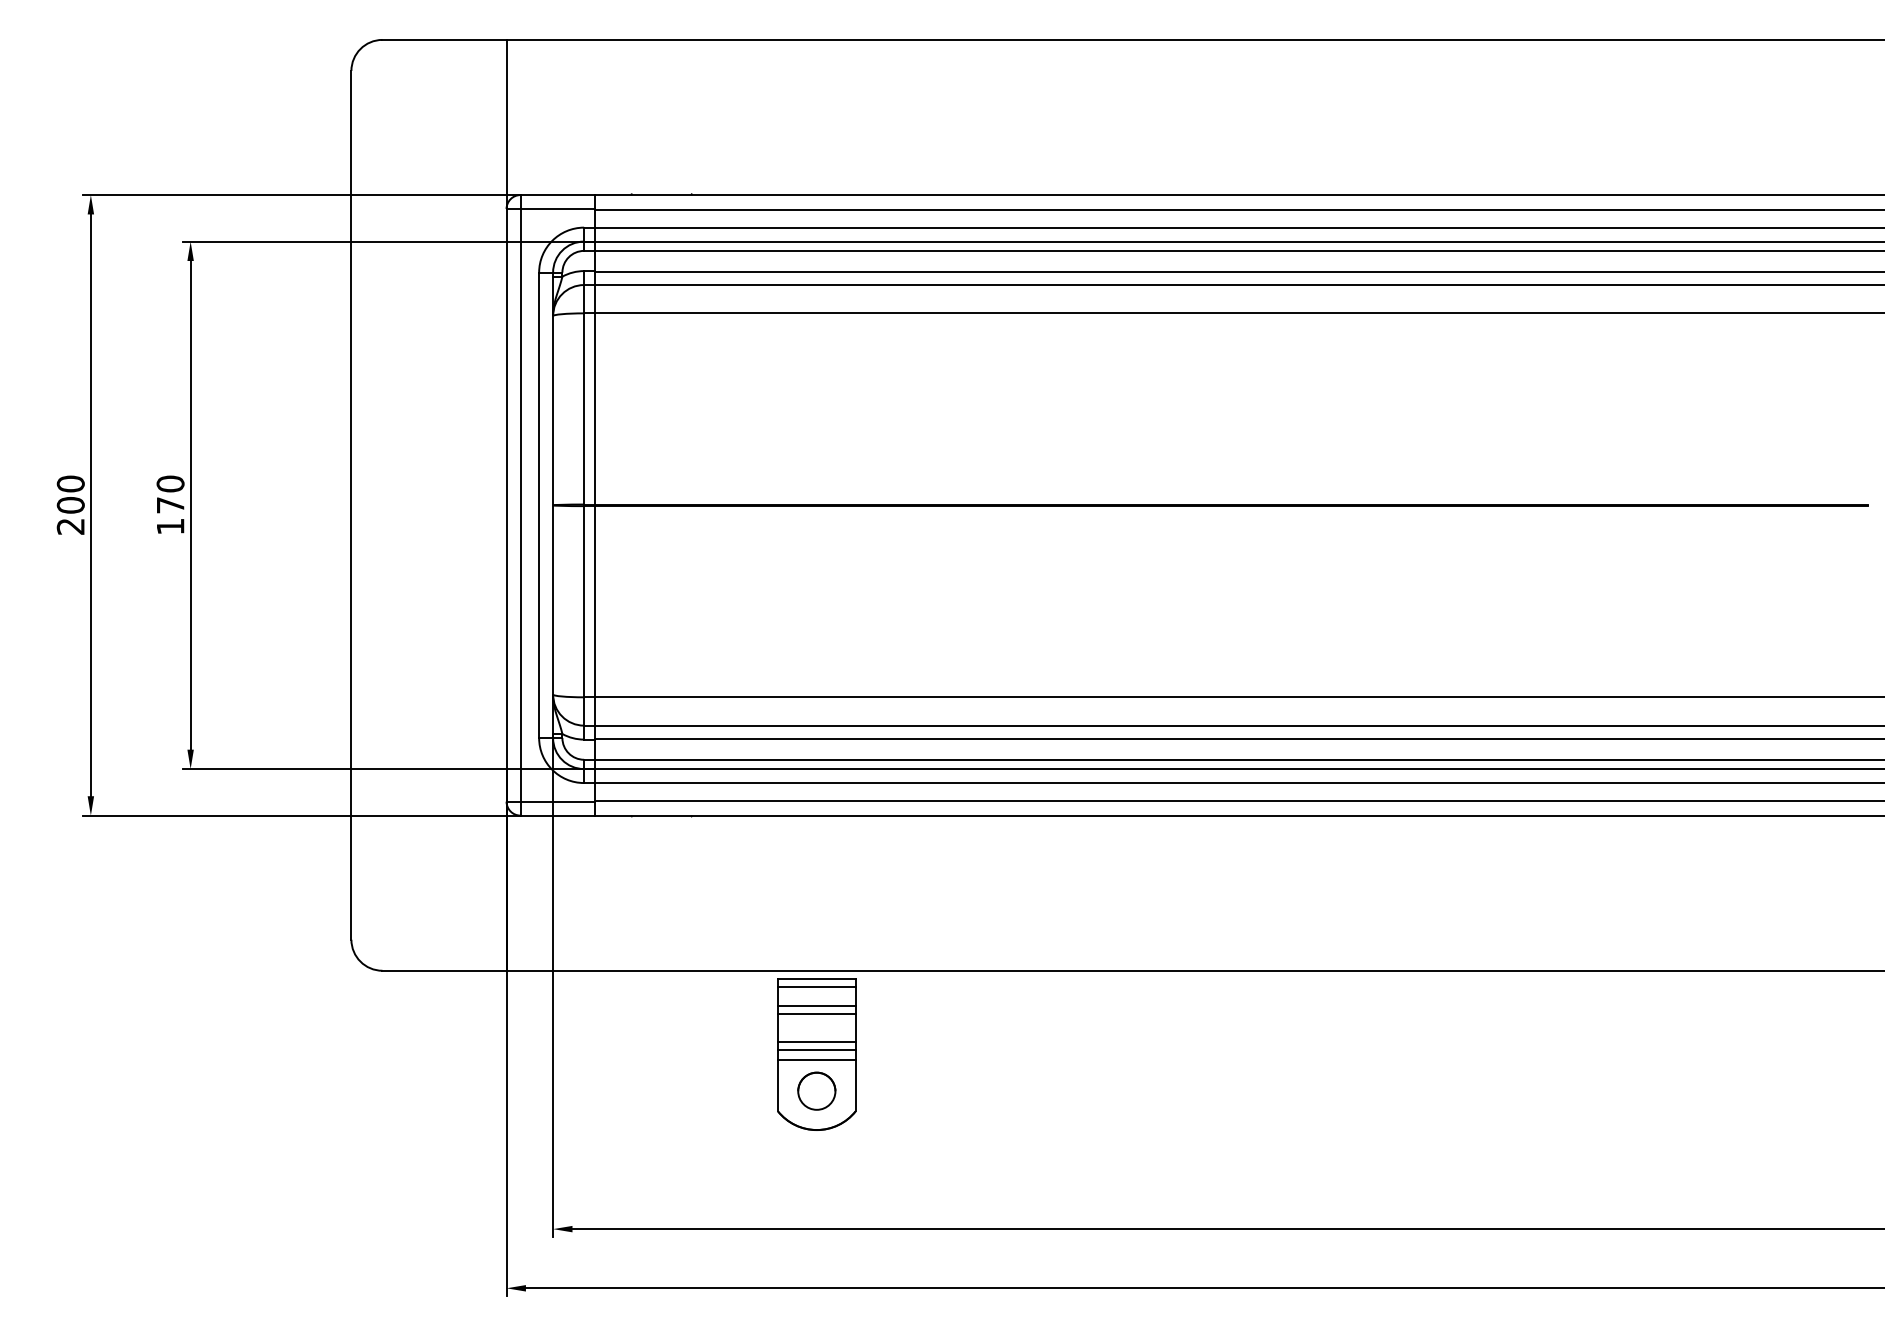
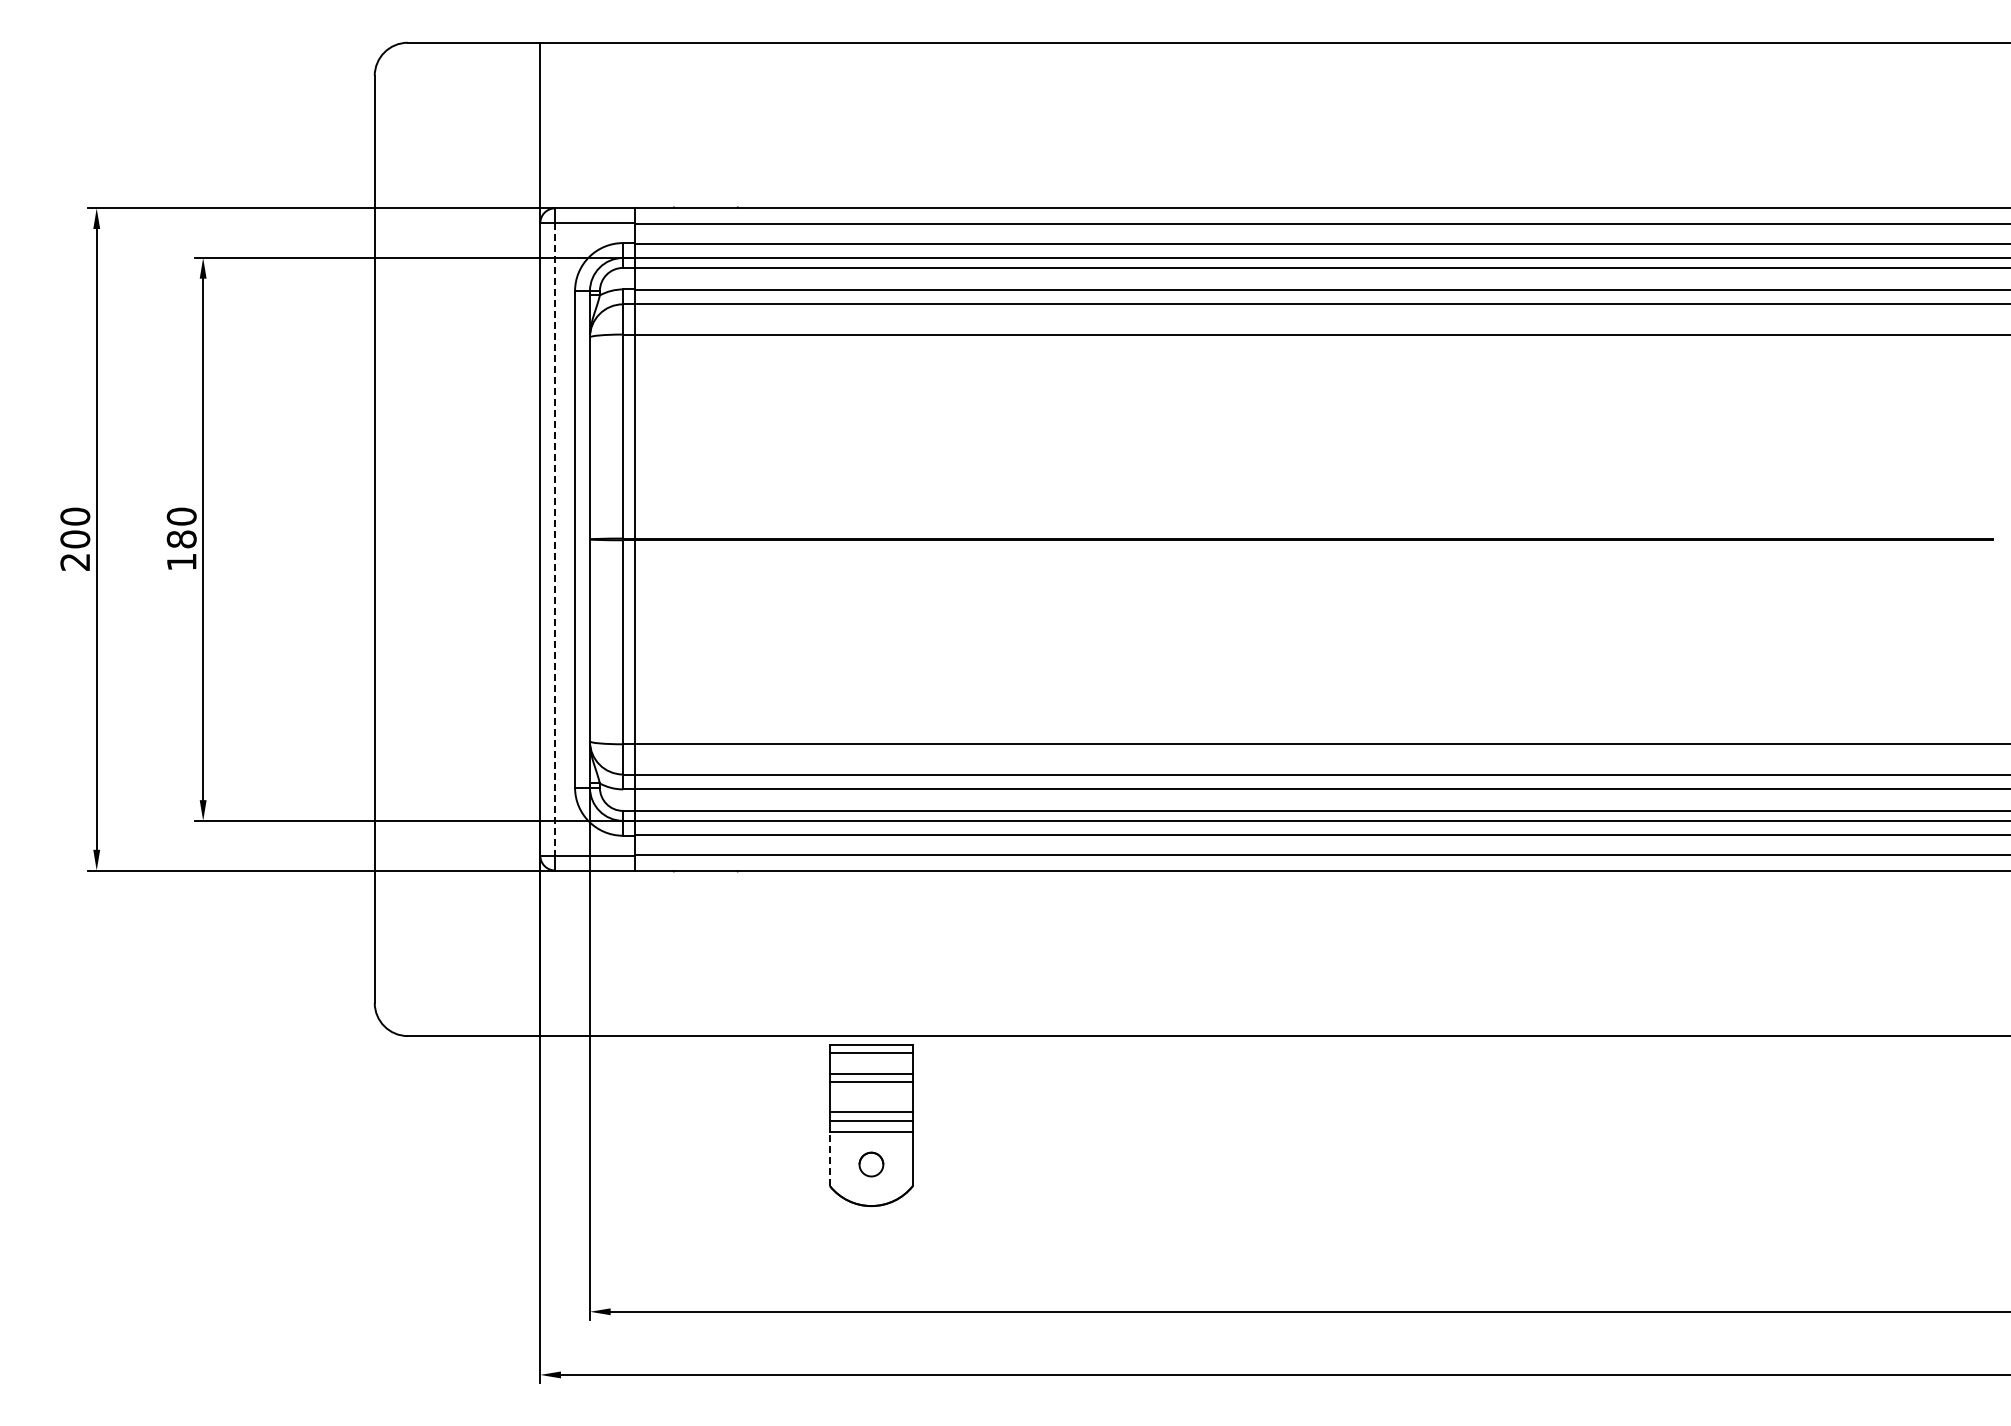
text: (170, 505) -> (181, 539), 170 -> 180
line: (520, 505) -> (555, 539), solid -> dashed
line: (778, 1085) -> (830, 1158), solid -> dashed
part: (816, 1091) -> (871, 1164), size x0.6

